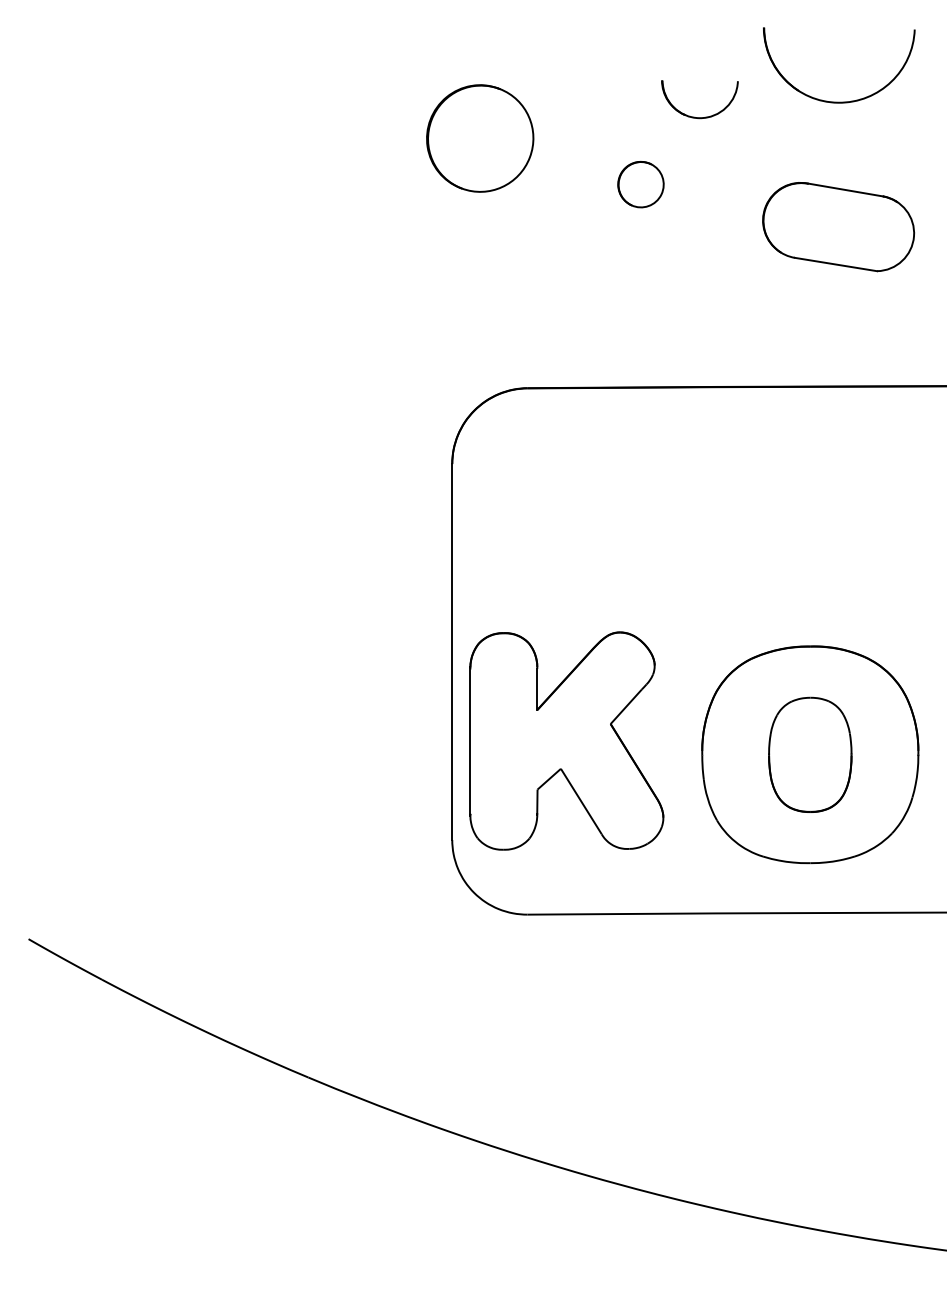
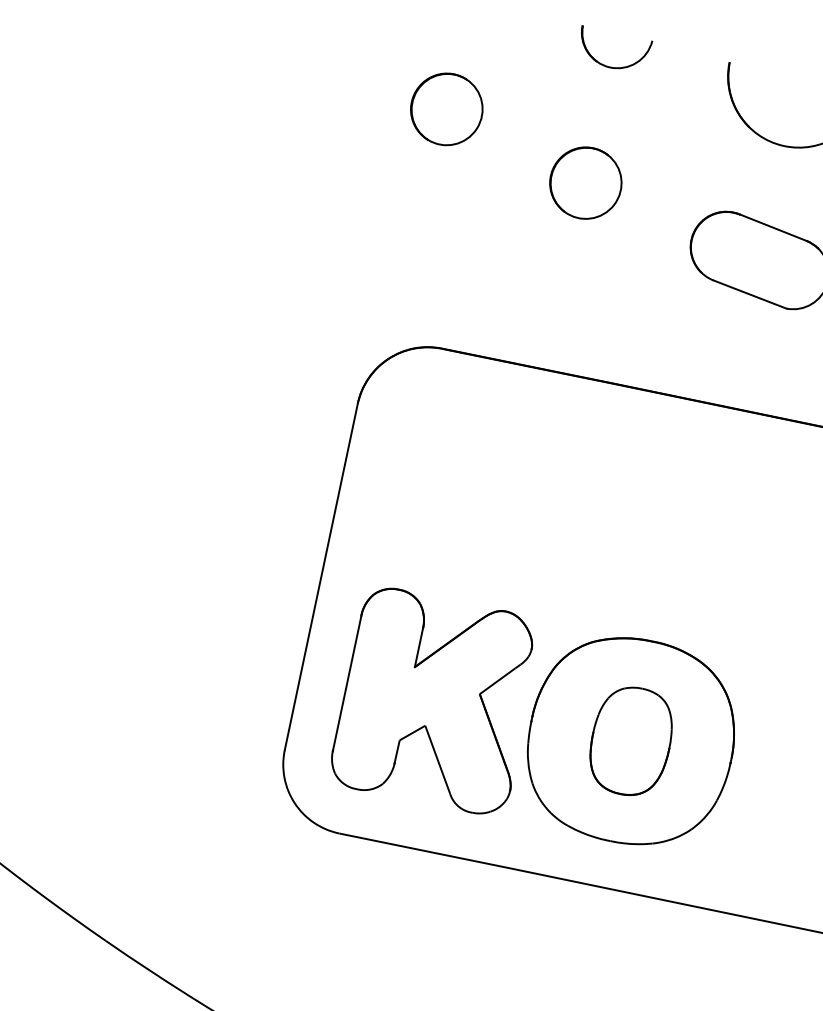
part: (694, 116) -> (605, 64), moved
part: (480, 138) -> (447, 109), size x0.71
part: (640, 184) -> (585, 182), size x1.67
part: (566, 740) -> (435, 700), moved

